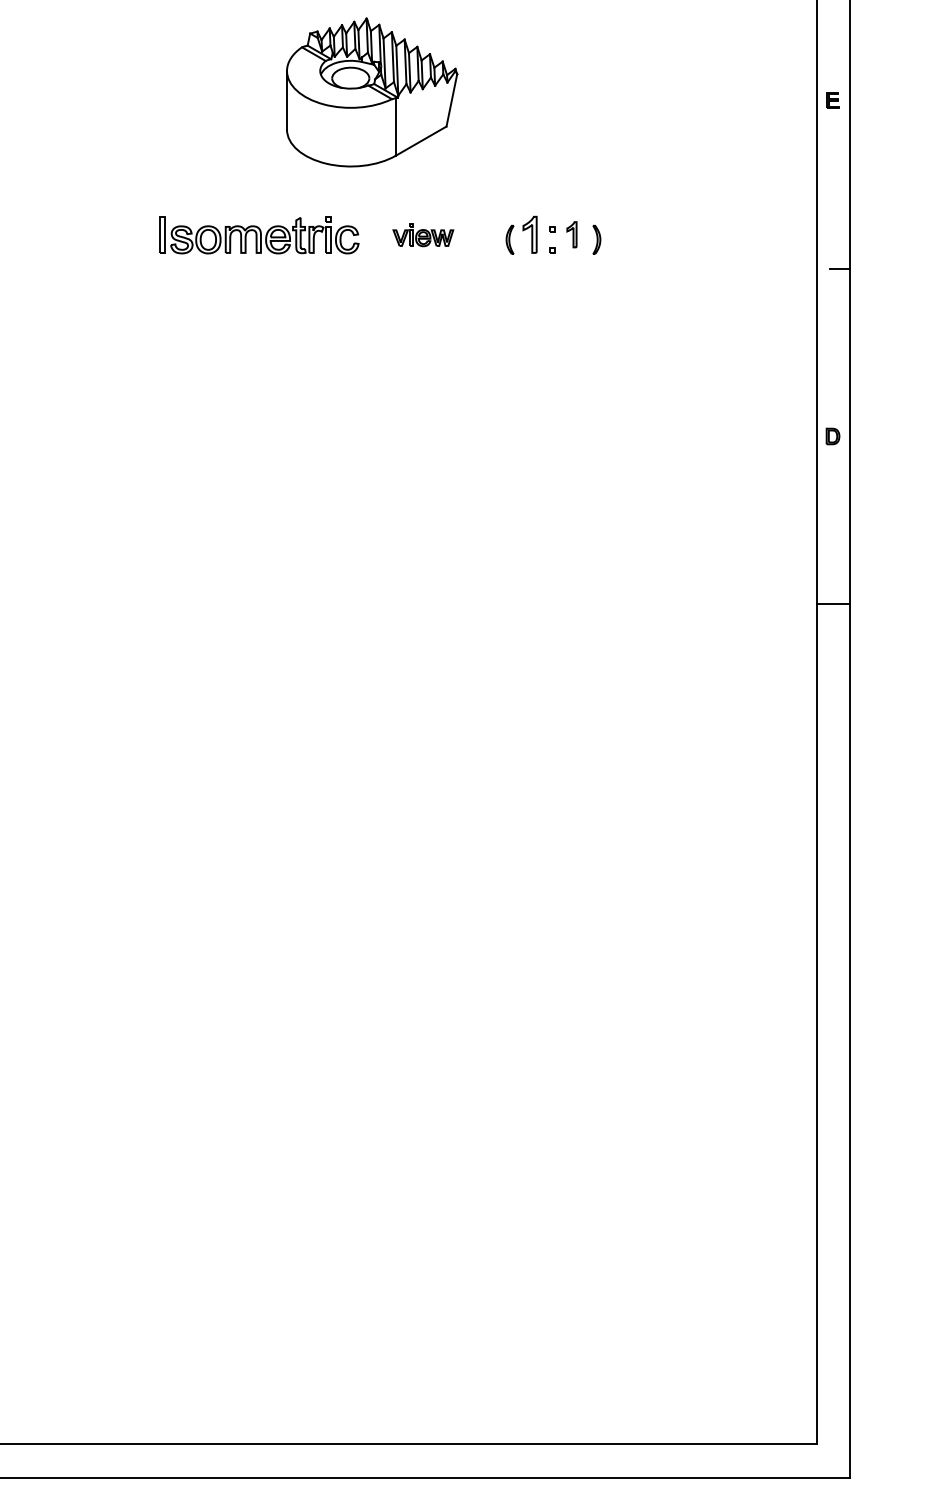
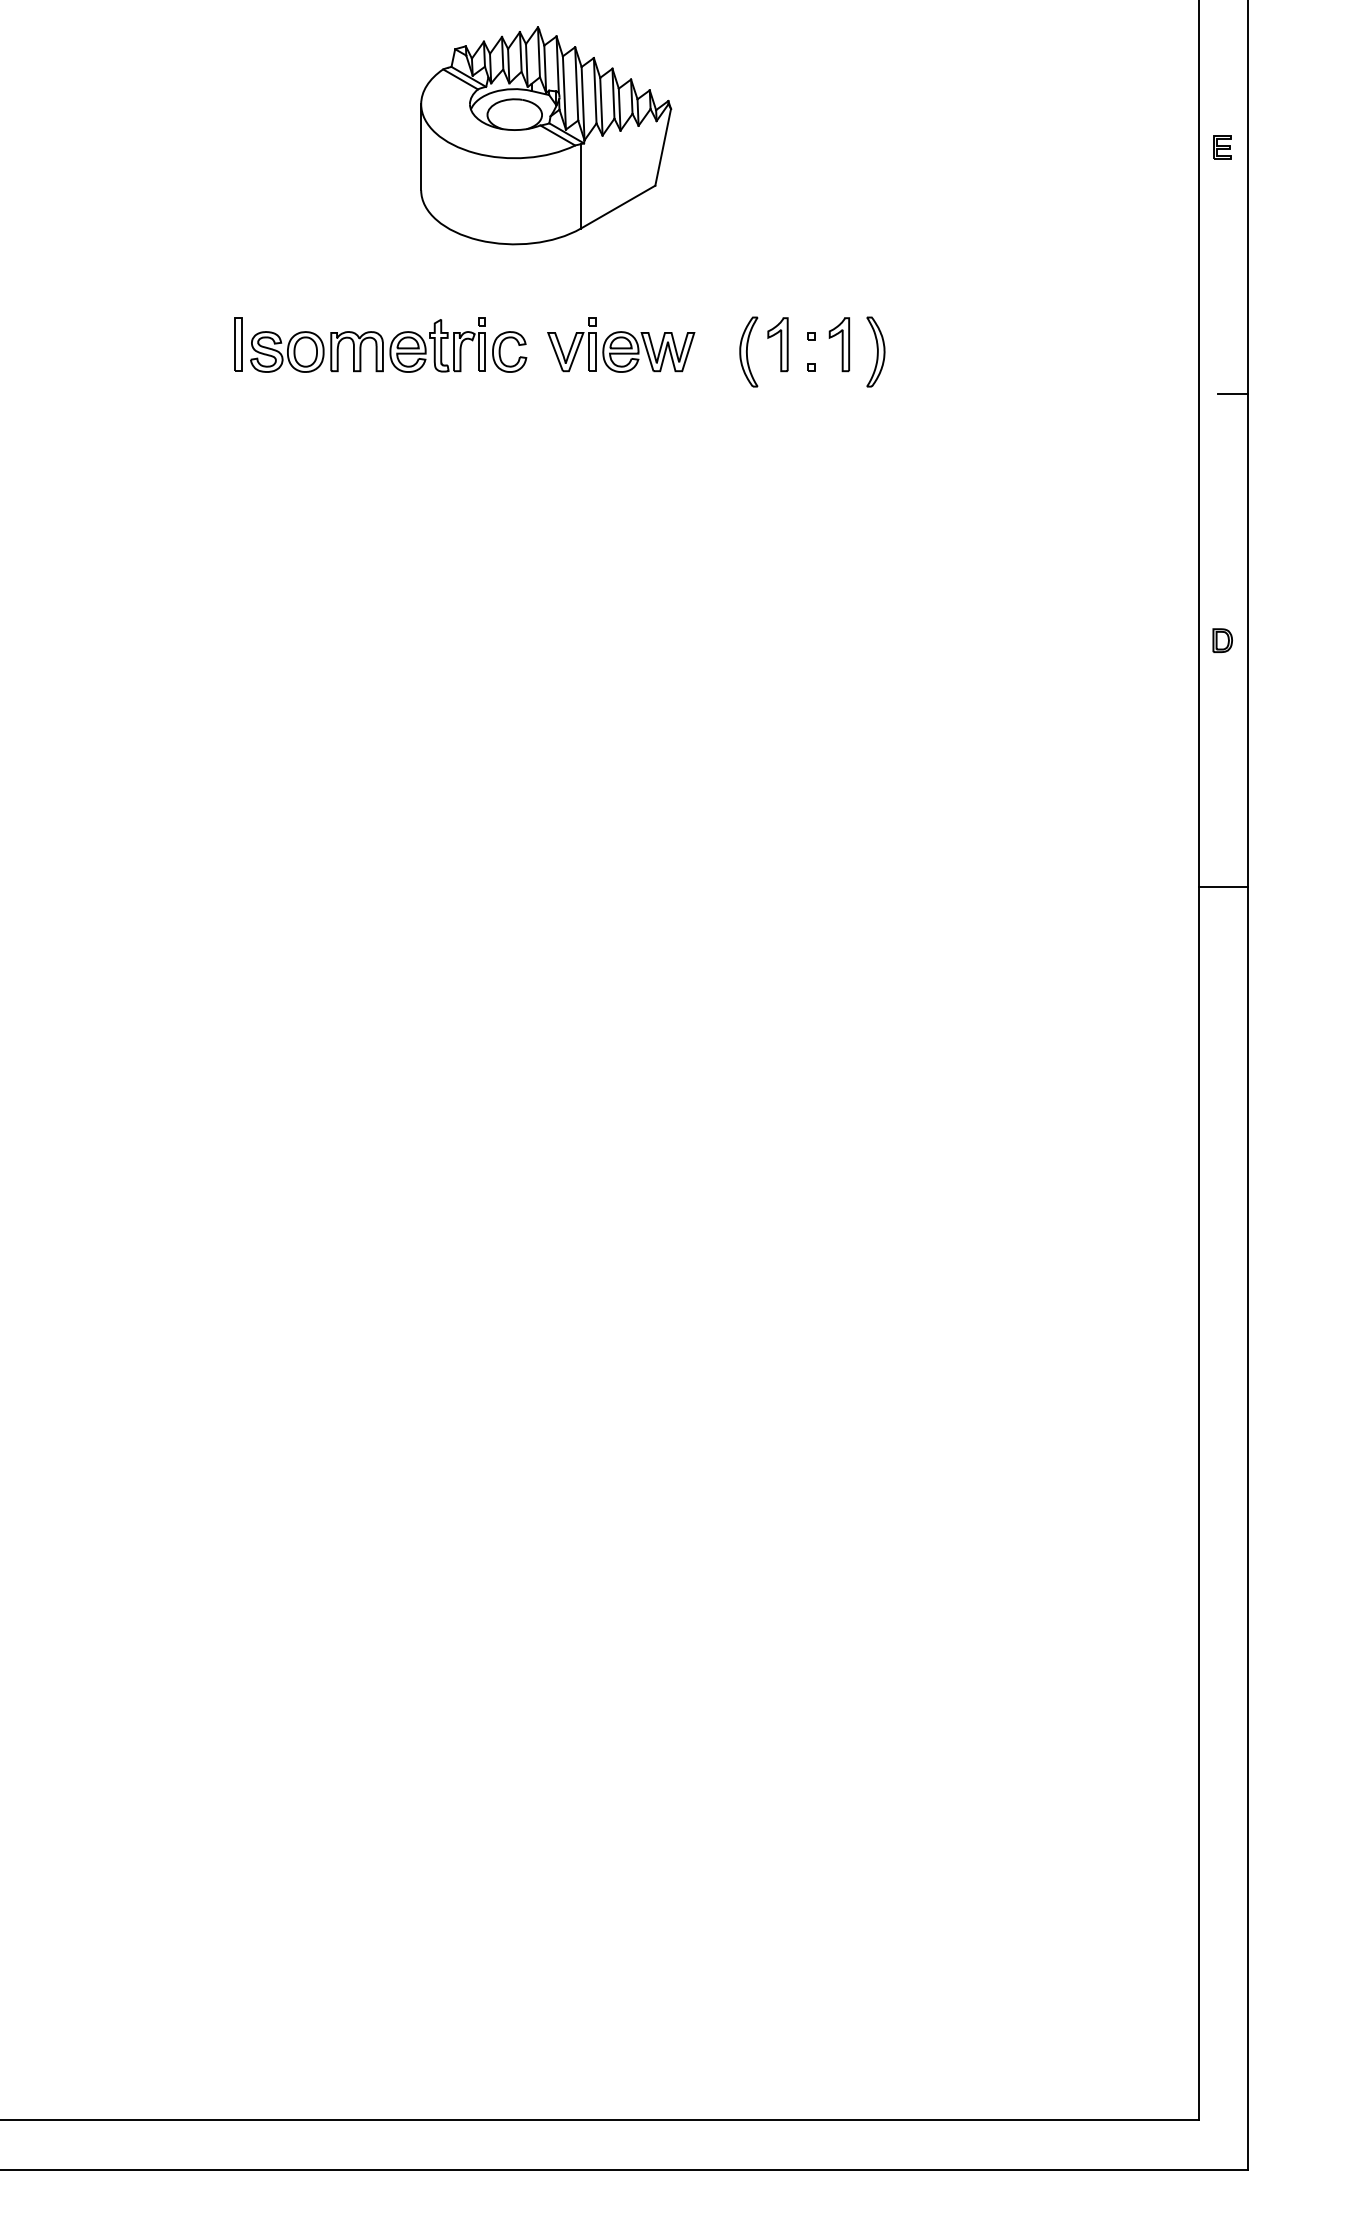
part: (571, 234) -> (838, 344), size x1.43
part: (423, 235) -> (621, 345), size x1.67
part: (509, 239) -> (747, 351), size x1.67
part: (596, 239) -> (875, 351), size x1.67

